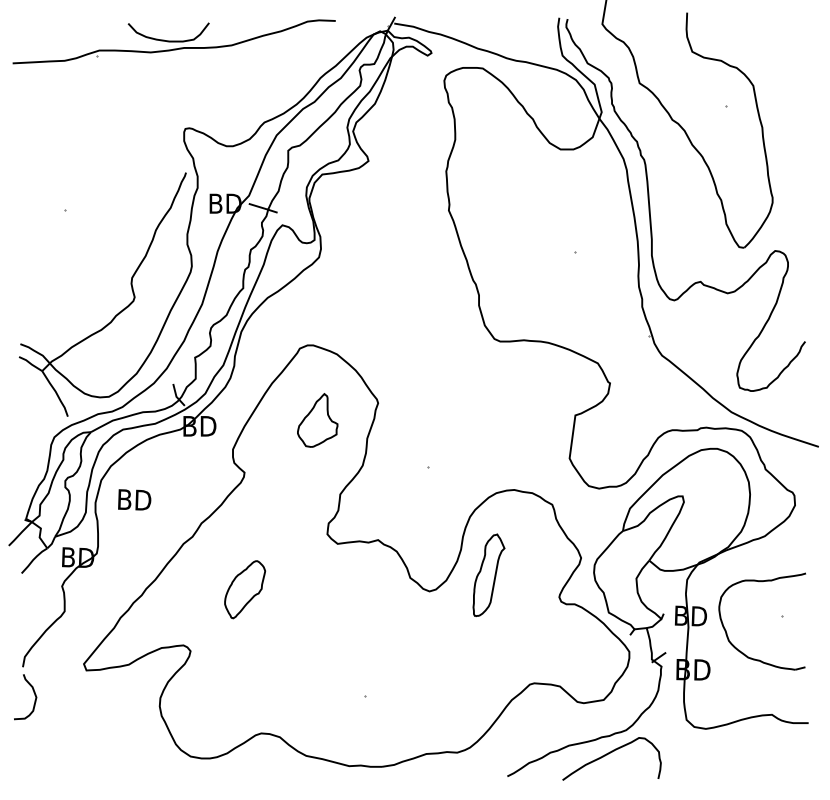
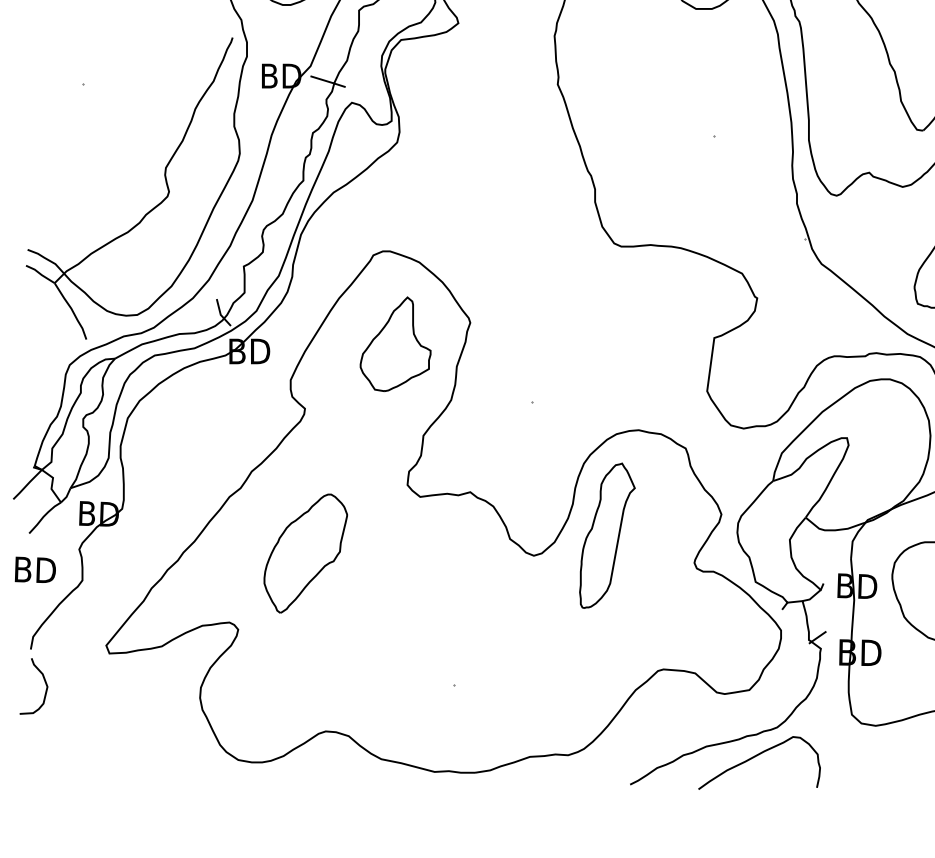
part: (317, 420) -> (395, 344), size x1.43
text: (134, 499) -> (35, 569), moved
part: (488, 575) -> (606, 536), size x1.43
part: (244, 589) -> (304, 553), size x1.67

